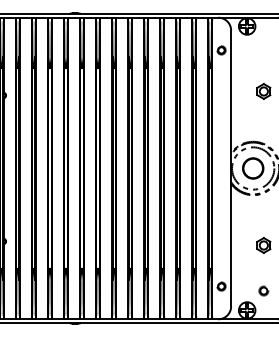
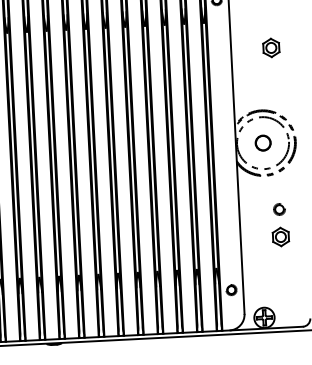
circle: (253, 168) -> (263, 143), size x0.6
part: (263, 290) -> (279, 208), moved

